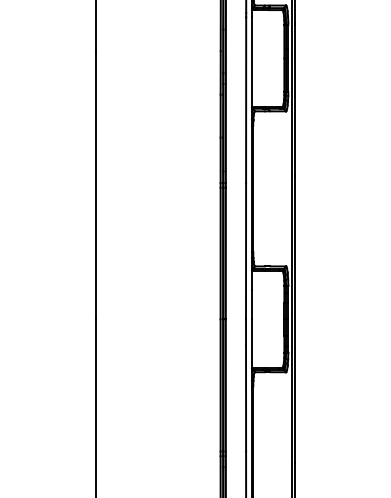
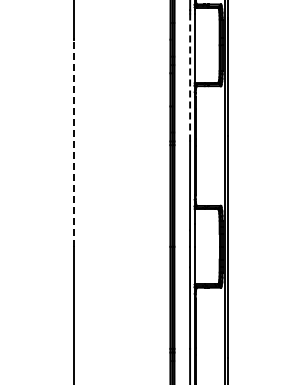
line: (246, 100) -> (190, 77), solid -> dashed
line: (96, 184) -> (74, 142), solid -> dashed

